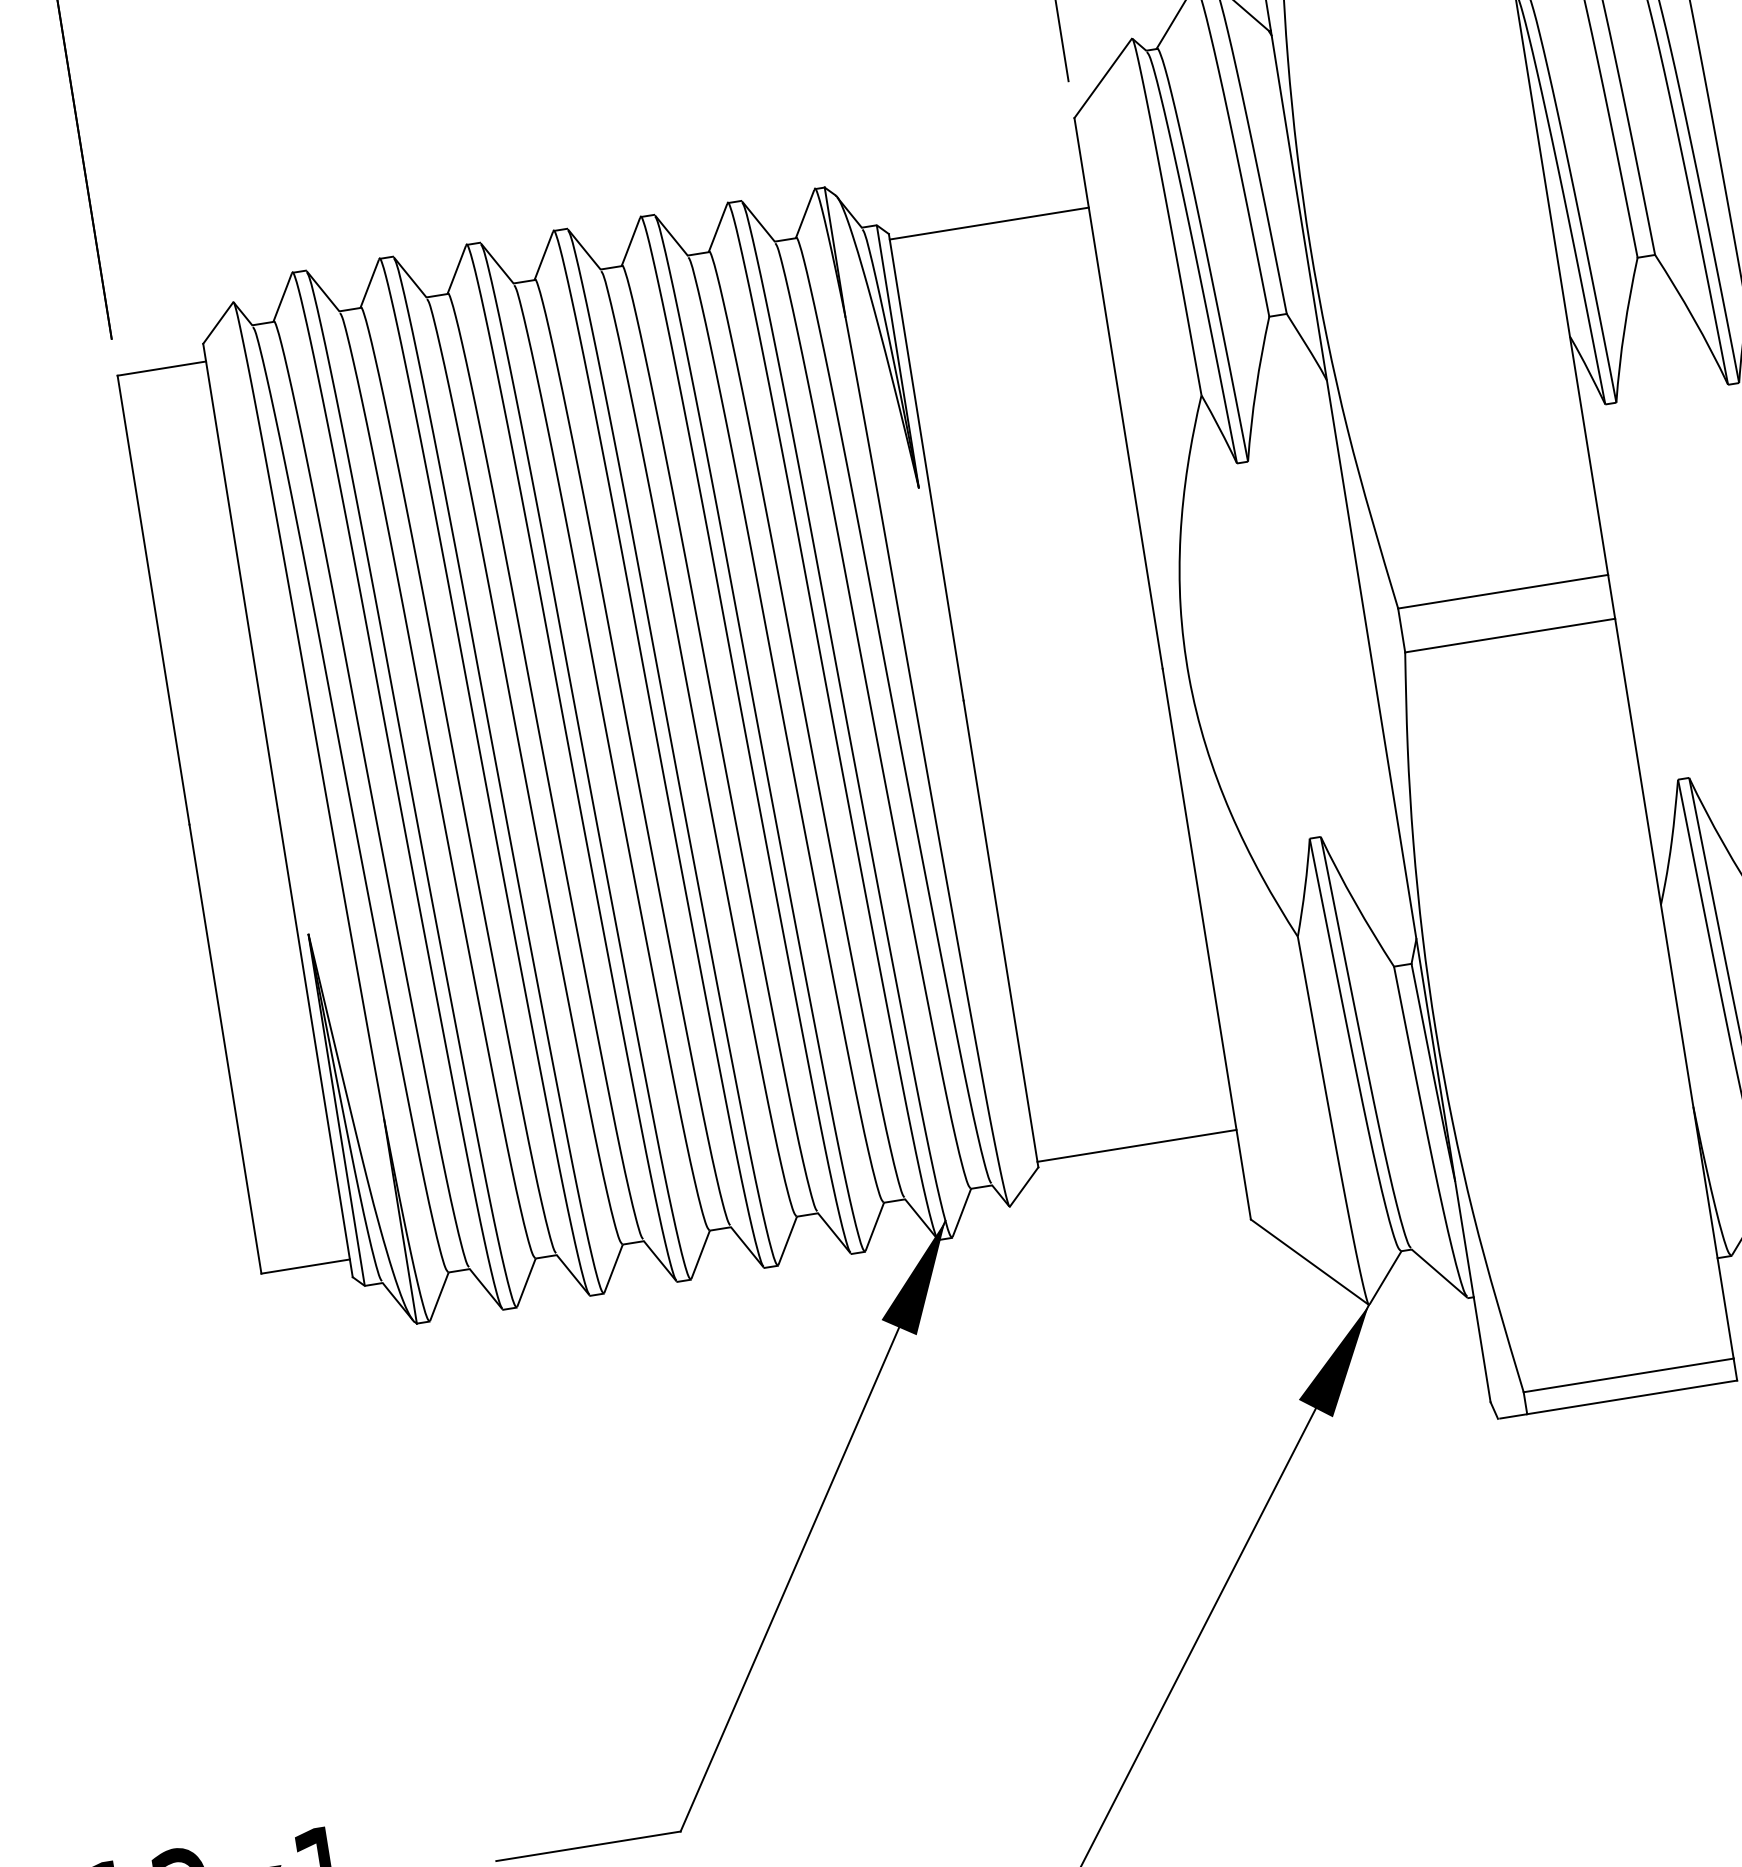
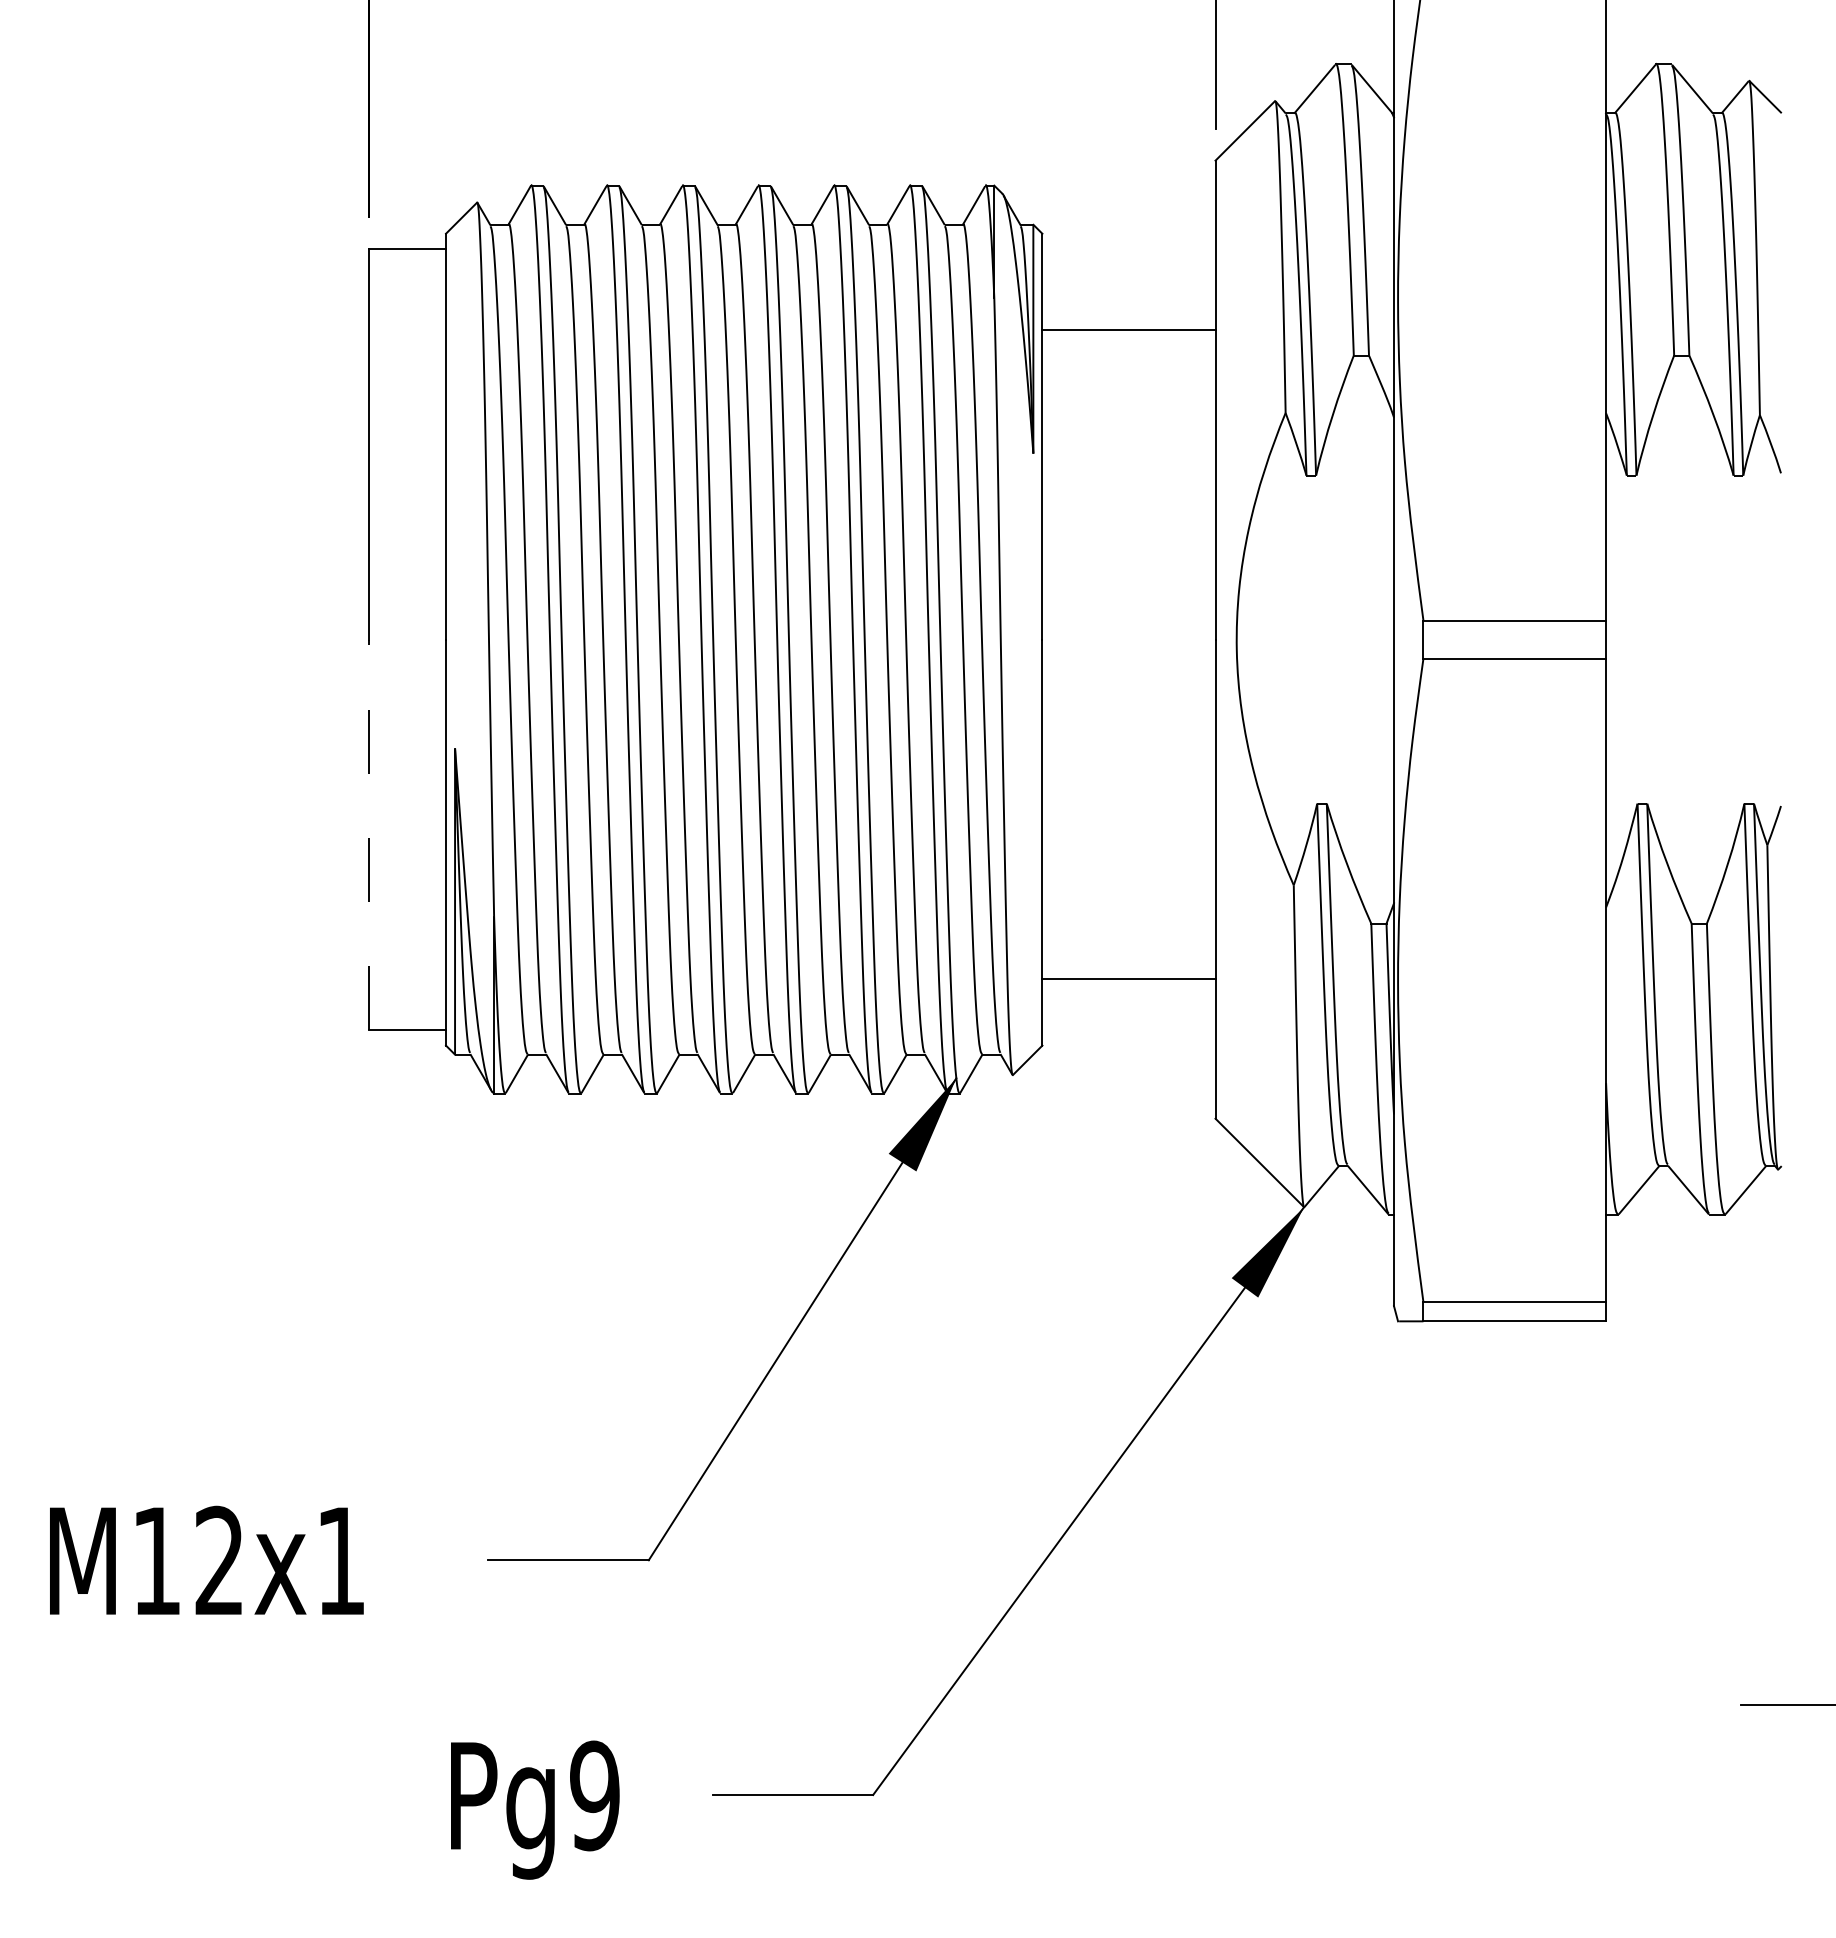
line: (988, 223) -> (1128, 329), moved
line: (225, 1048) -> (369, 834), solid -> dashed
line: (1136, 1145) -> (1128, 978), moved

